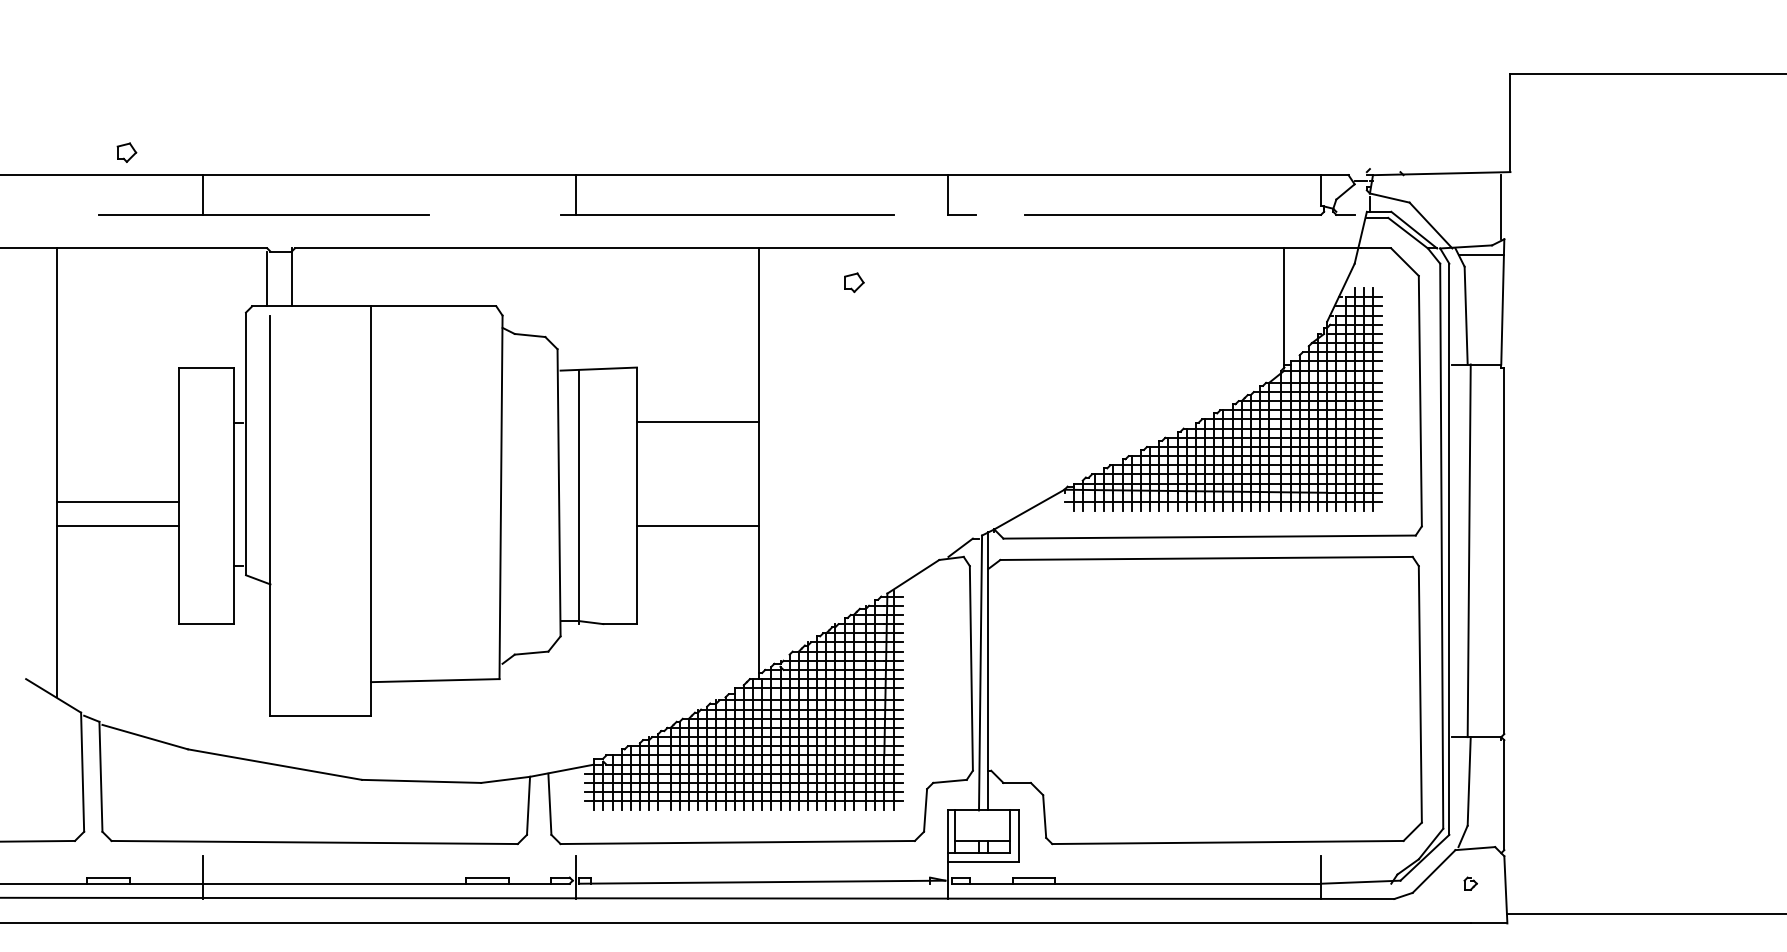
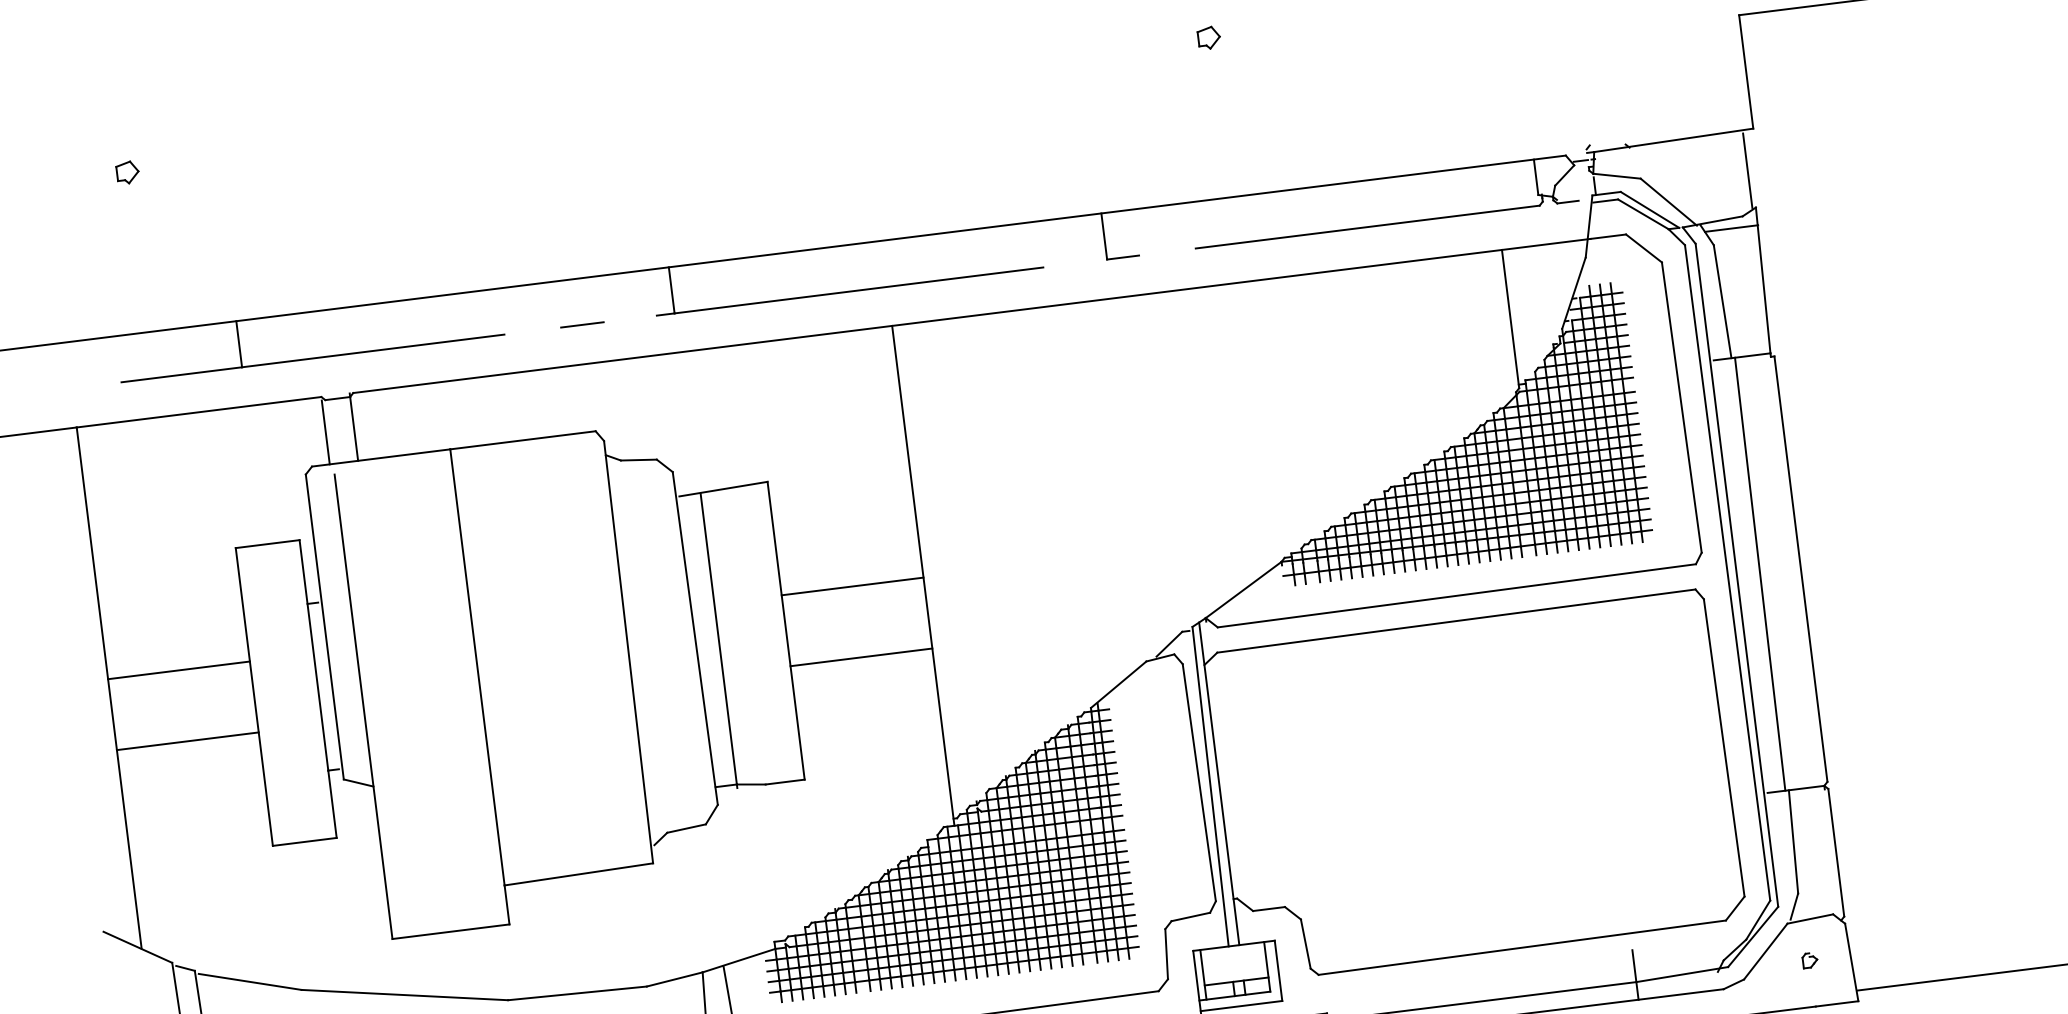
part: (126, 152) -> (127, 172), moved
line: (496, 214) -> (582, 324), added
part: (854, 282) -> (1209, 37), moved
line: (697, 422) -> (852, 586), moved
line: (117, 502) -> (178, 670), moved

